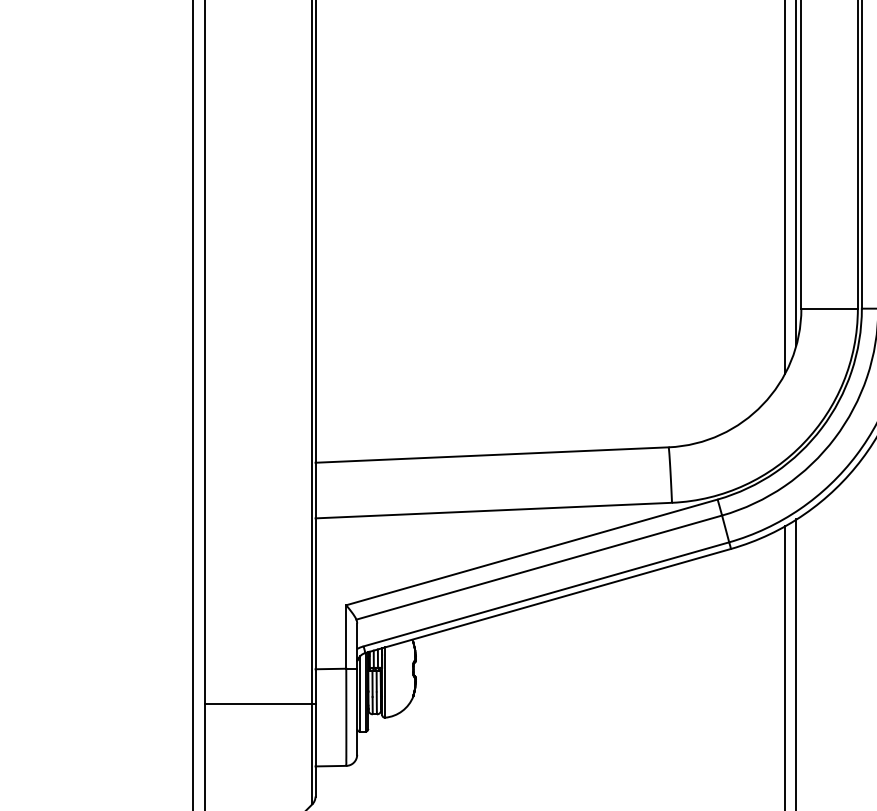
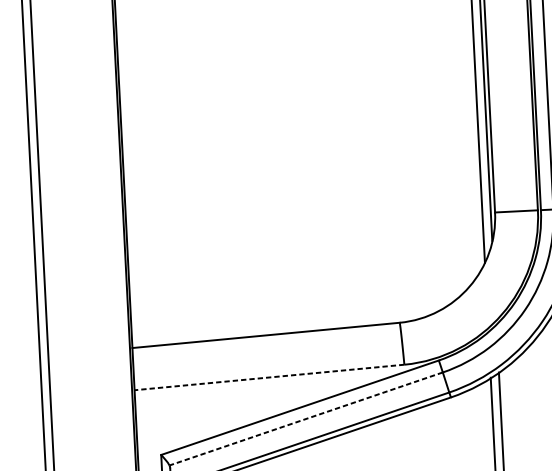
line: (493, 510) -> (269, 377), solid -> dashed
line: (538, 567) -> (305, 418), solid -> dashed

